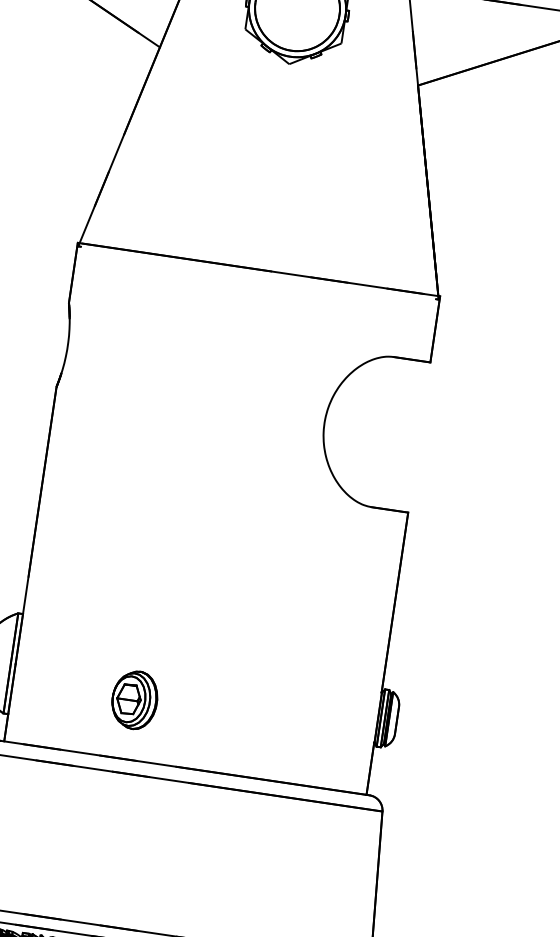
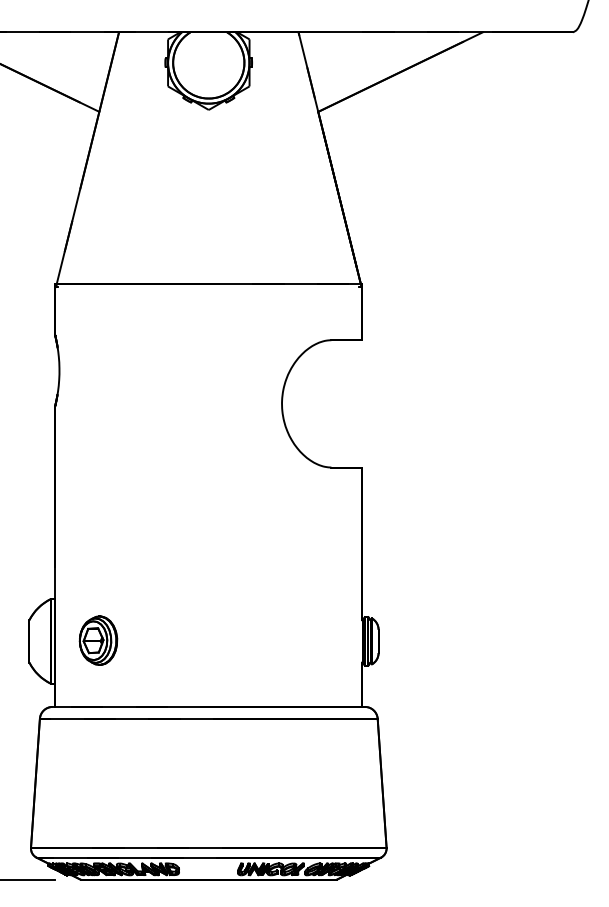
part: (134, 699) -> (98, 640), moved

